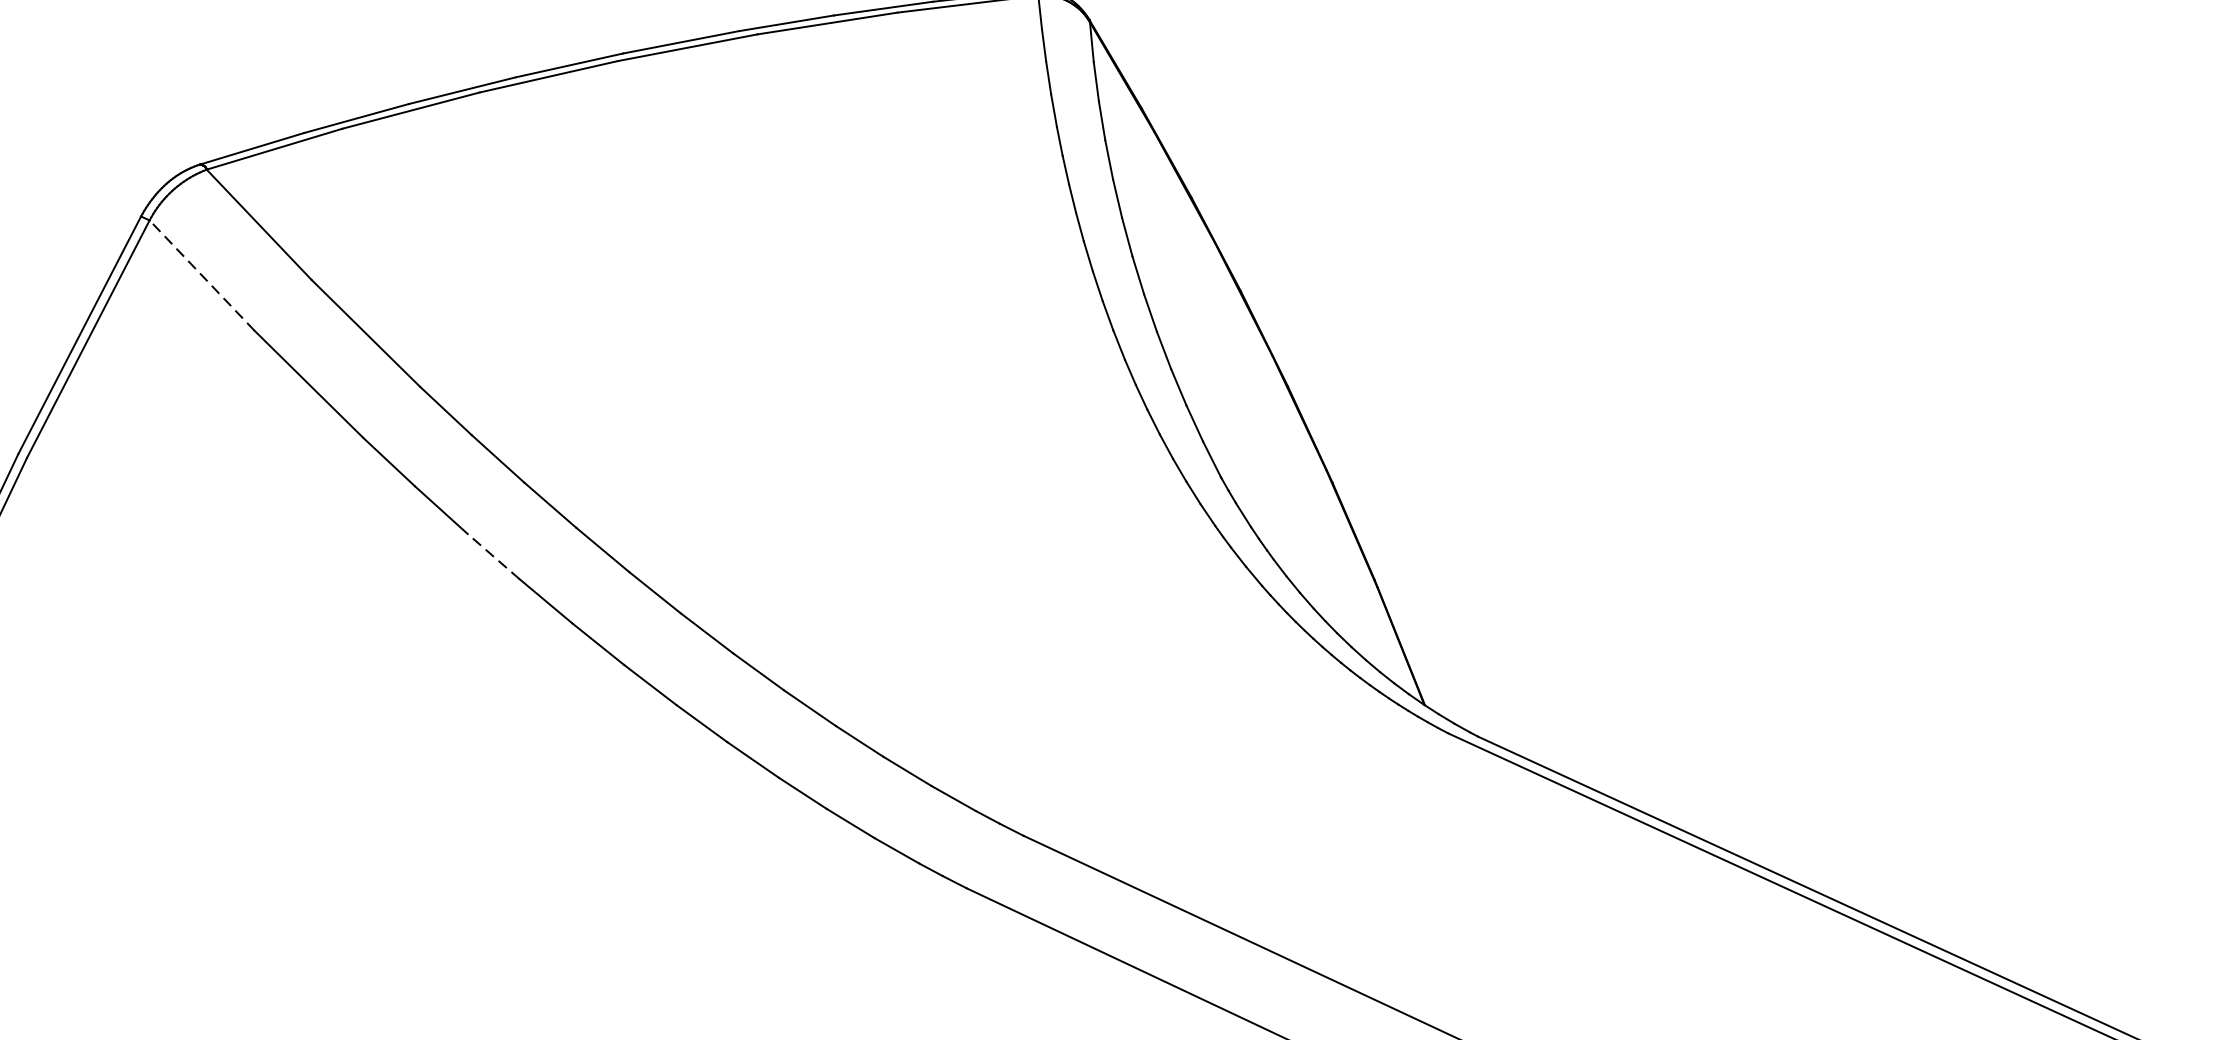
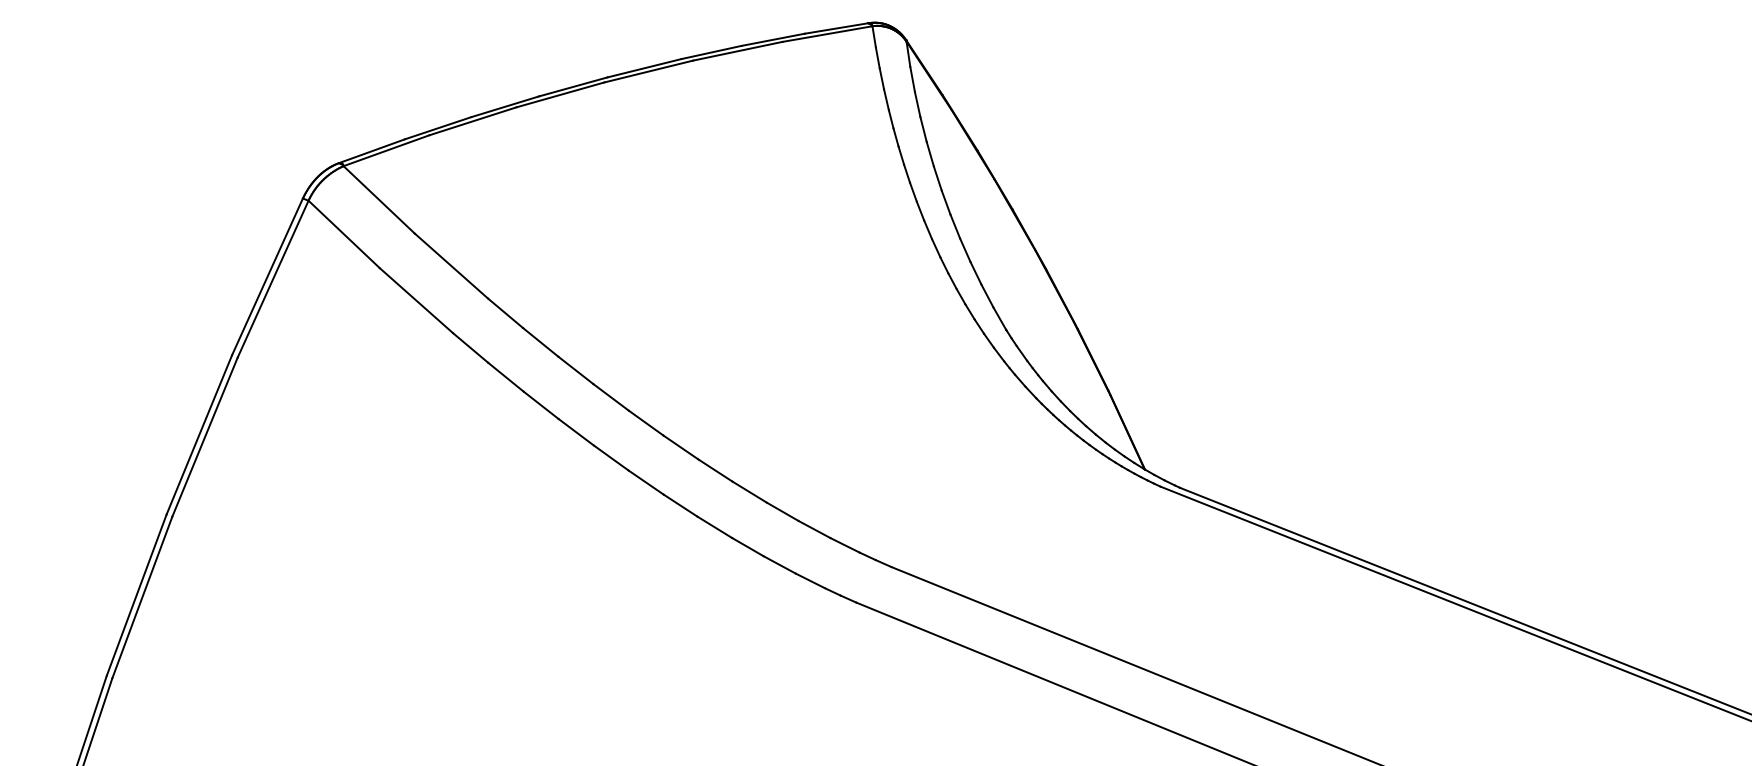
line: (201, 275) -> (343, 234), dashed -> solid
line: (492, 555) -> (540, 404), dashed -> solid

